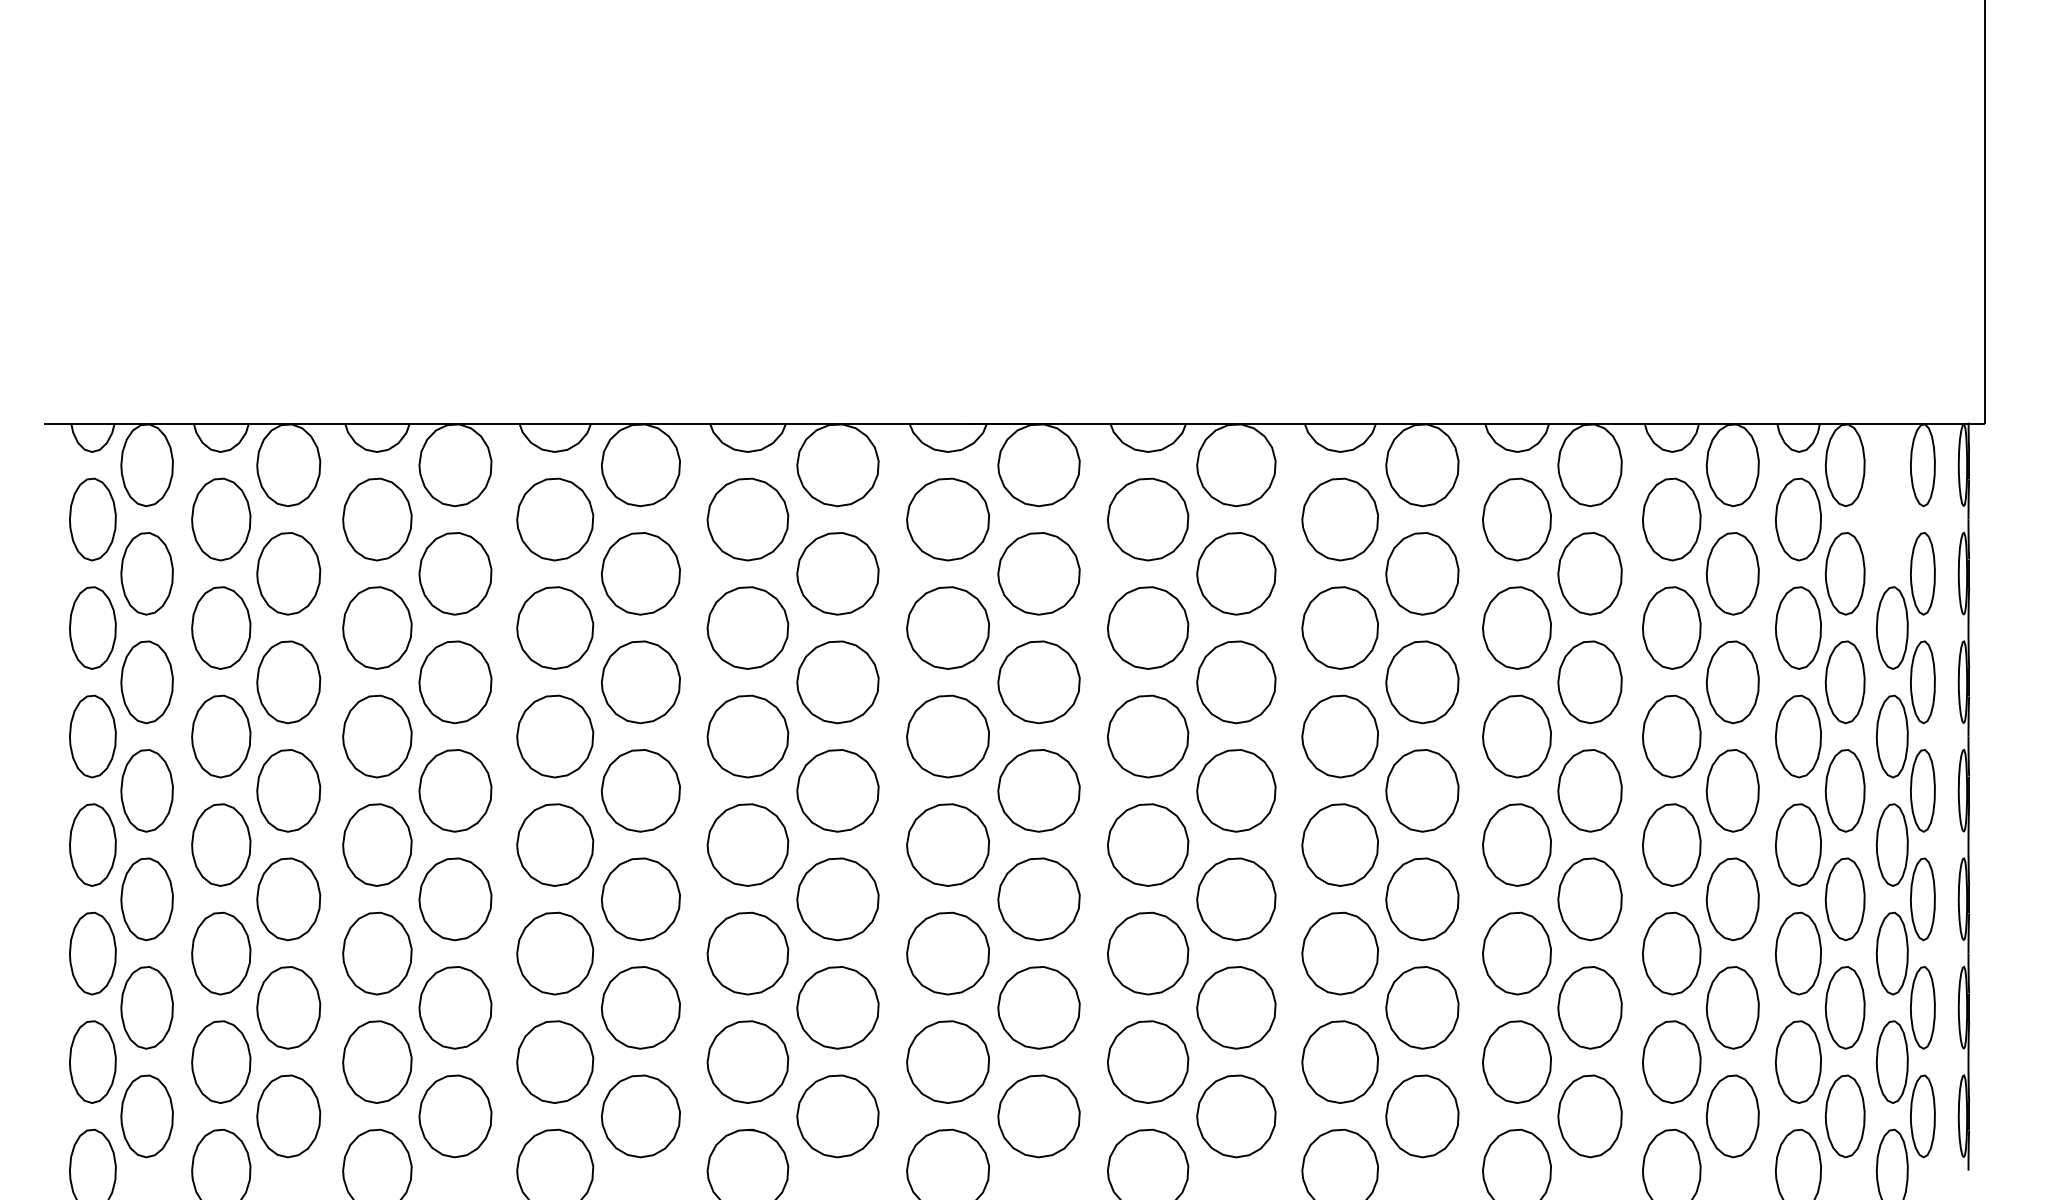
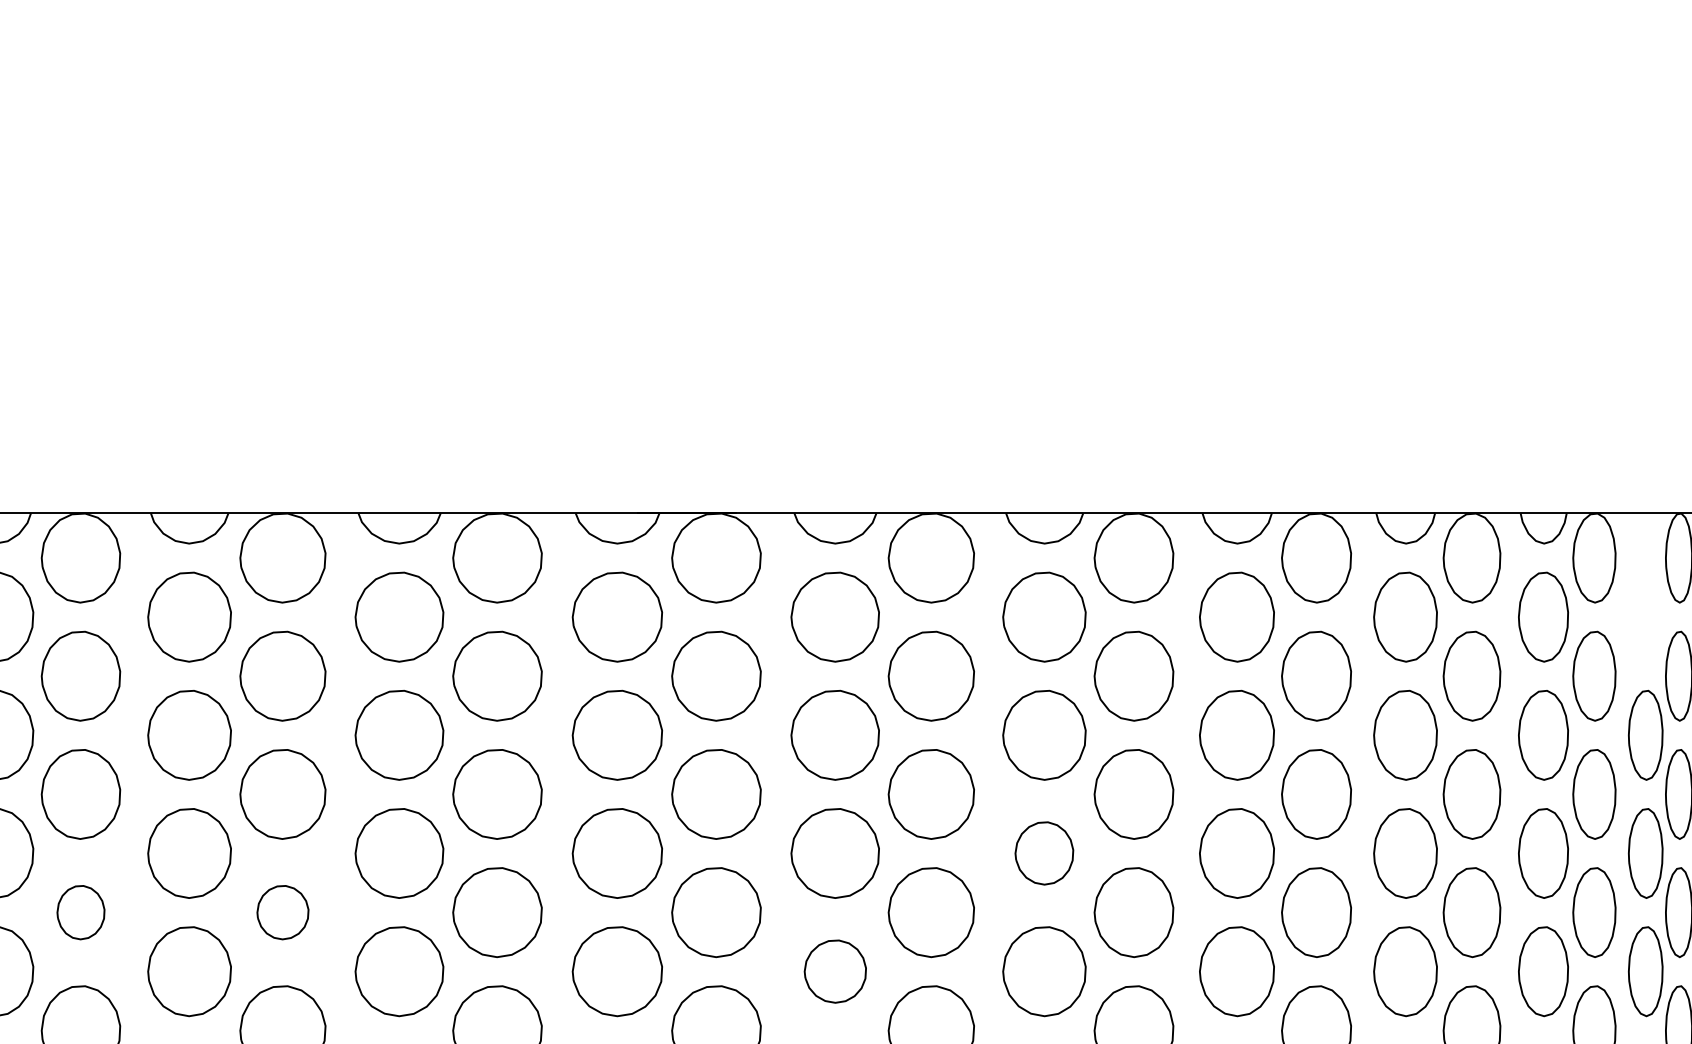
part: (1339, 736) -> (1043, 853), size x0.7
part: (455, 790) -> (81, 912), size x0.6
part: (640, 790) -> (282, 912), size x0.6
part: (1148, 844) -> (835, 971), size x0.7

